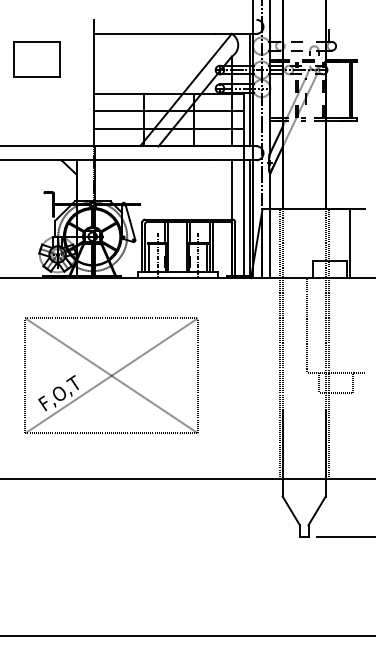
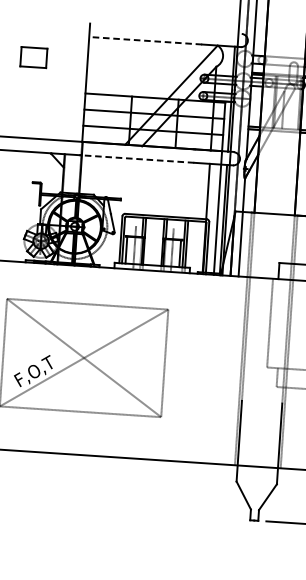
line: (154, 33) -> (145, 40), solid -> dashed
part: (36, 59) -> (33, 57), size x0.6
line: (154, 160) -> (137, 159), solid -> dashed

